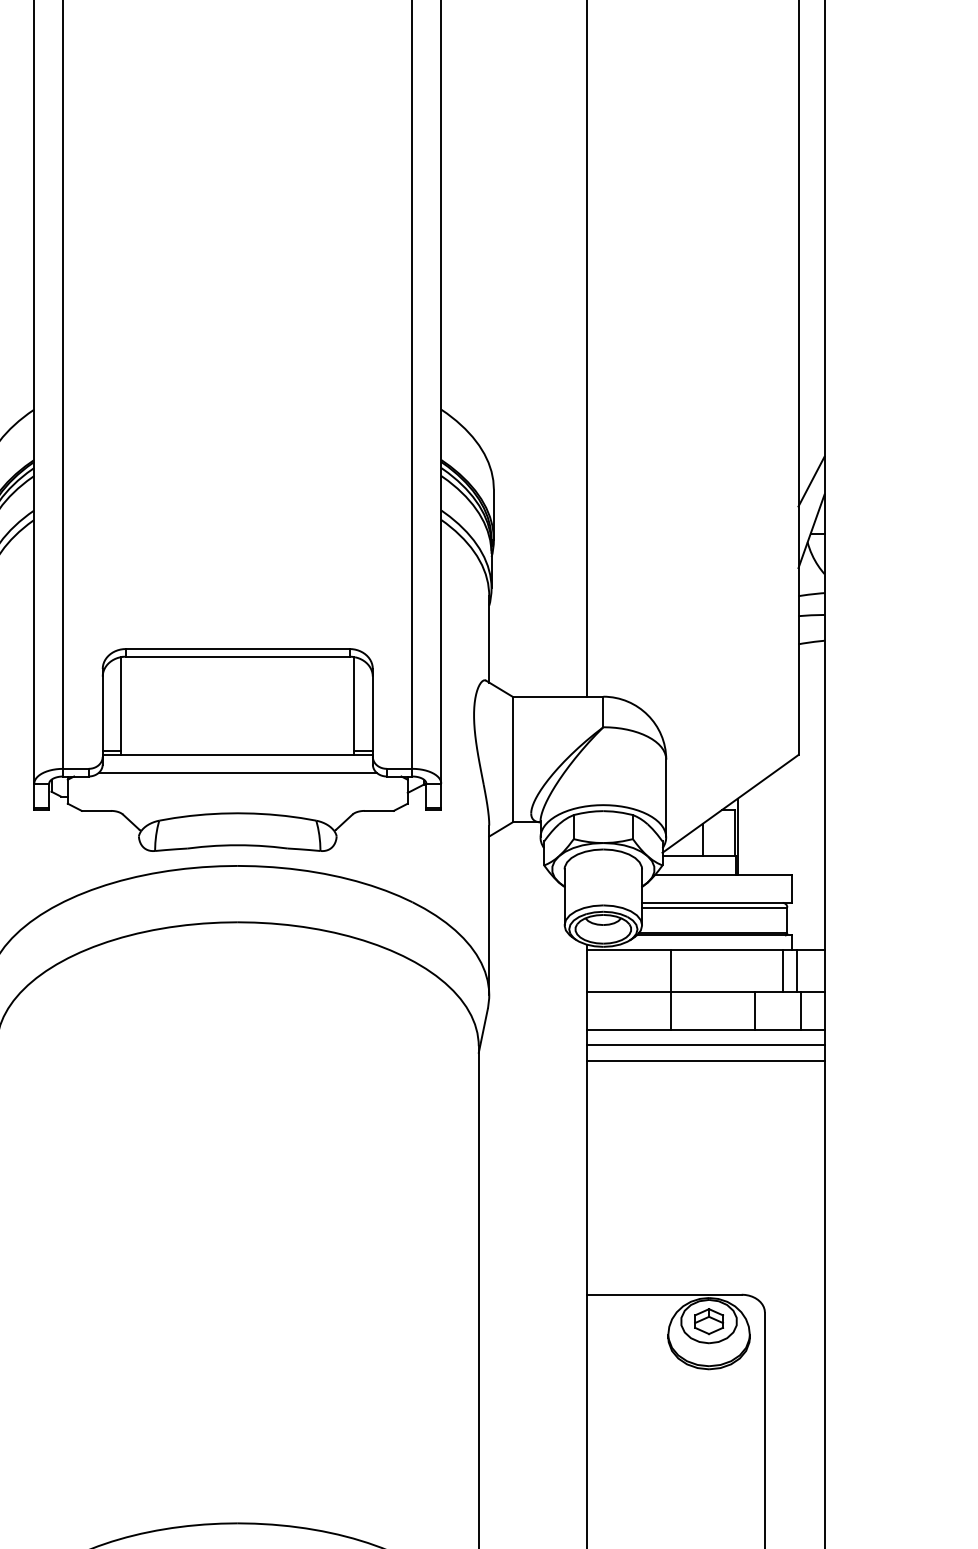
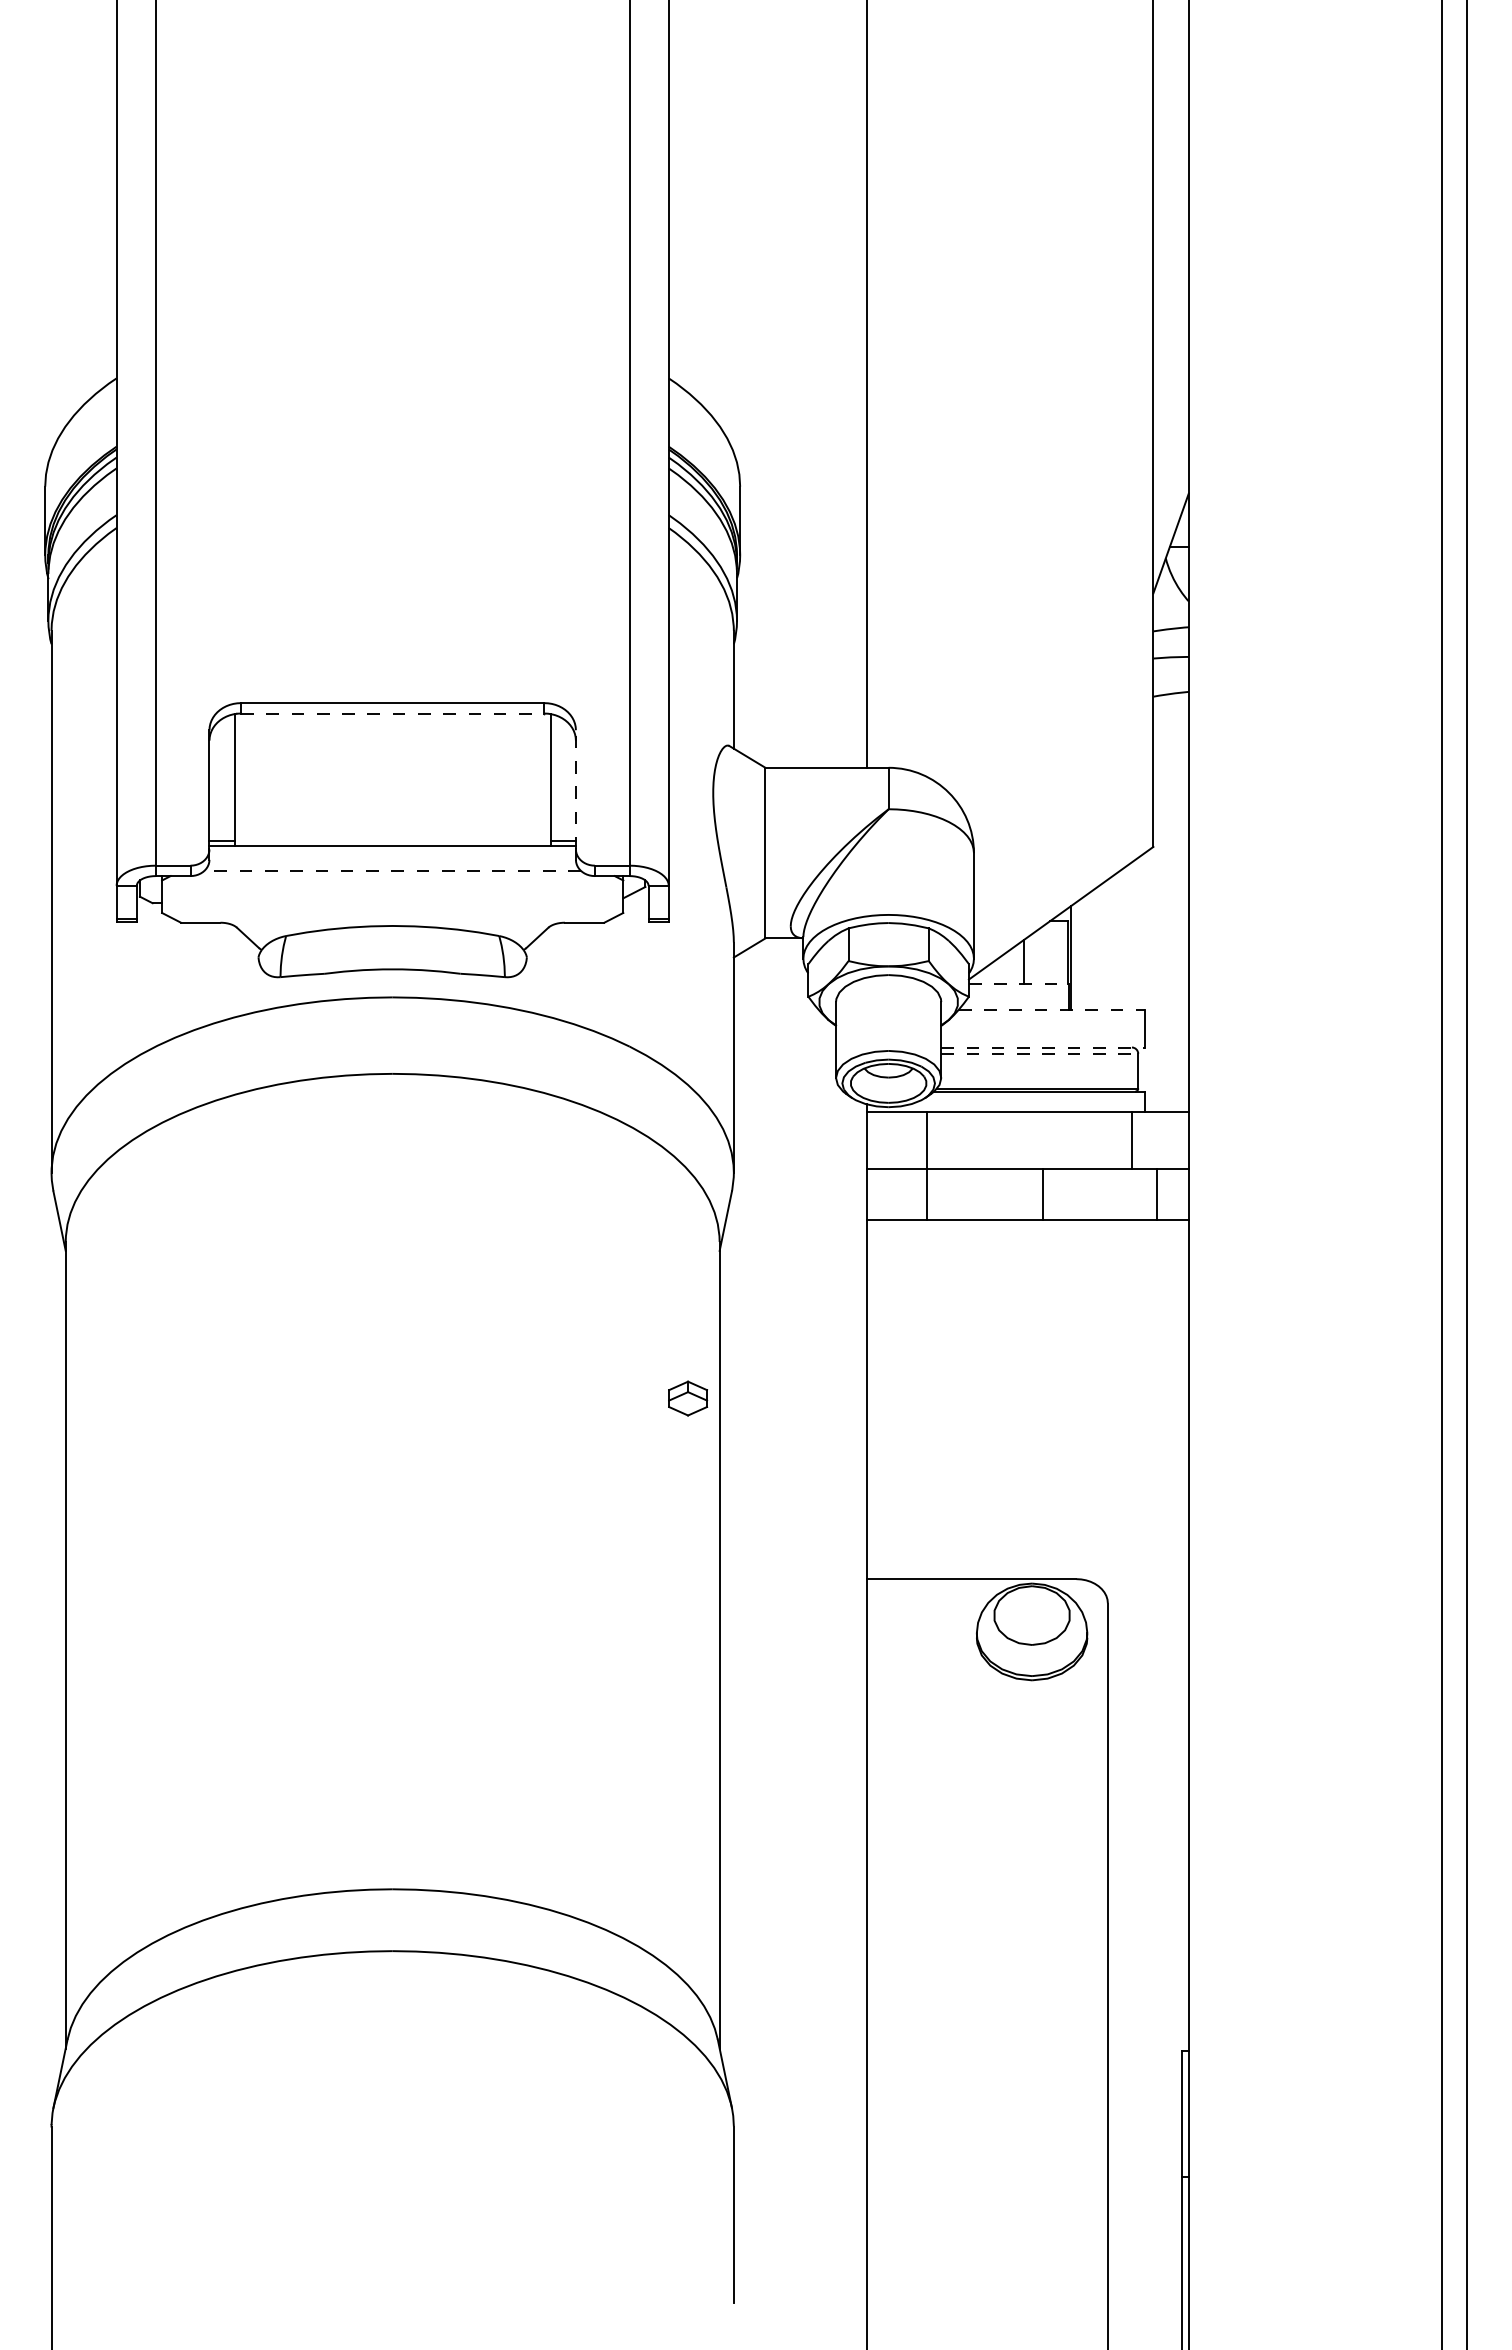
line: (811, 481) -> (1170, 475), removed
line: (237, 656) -> (392, 713), solid -> dashed
line: (372, 712) -> (575, 789), solid -> dashed
line: (237, 772) -> (392, 870), solid -> dashed
line: (699, 856) -> (1018, 984), solid -> dashed
line: (723, 874) -> (1051, 1009), solid -> dashed
line: (716, 902) -> (1042, 1047), solid -> dashed
line: (715, 907) -> (1040, 1053), solid -> dashed
line: (796, 970) -> (1150, 1139), removed
line: (671, 989) -> (927, 1165), moved
line: (755, 1010) -> (1043, 1193), moved
line: (705, 1044) -> (1027, 1239), removed
line: (705, 1060) -> (1027, 1261), removed
part: (709, 1321) -> (688, 1398), moved

